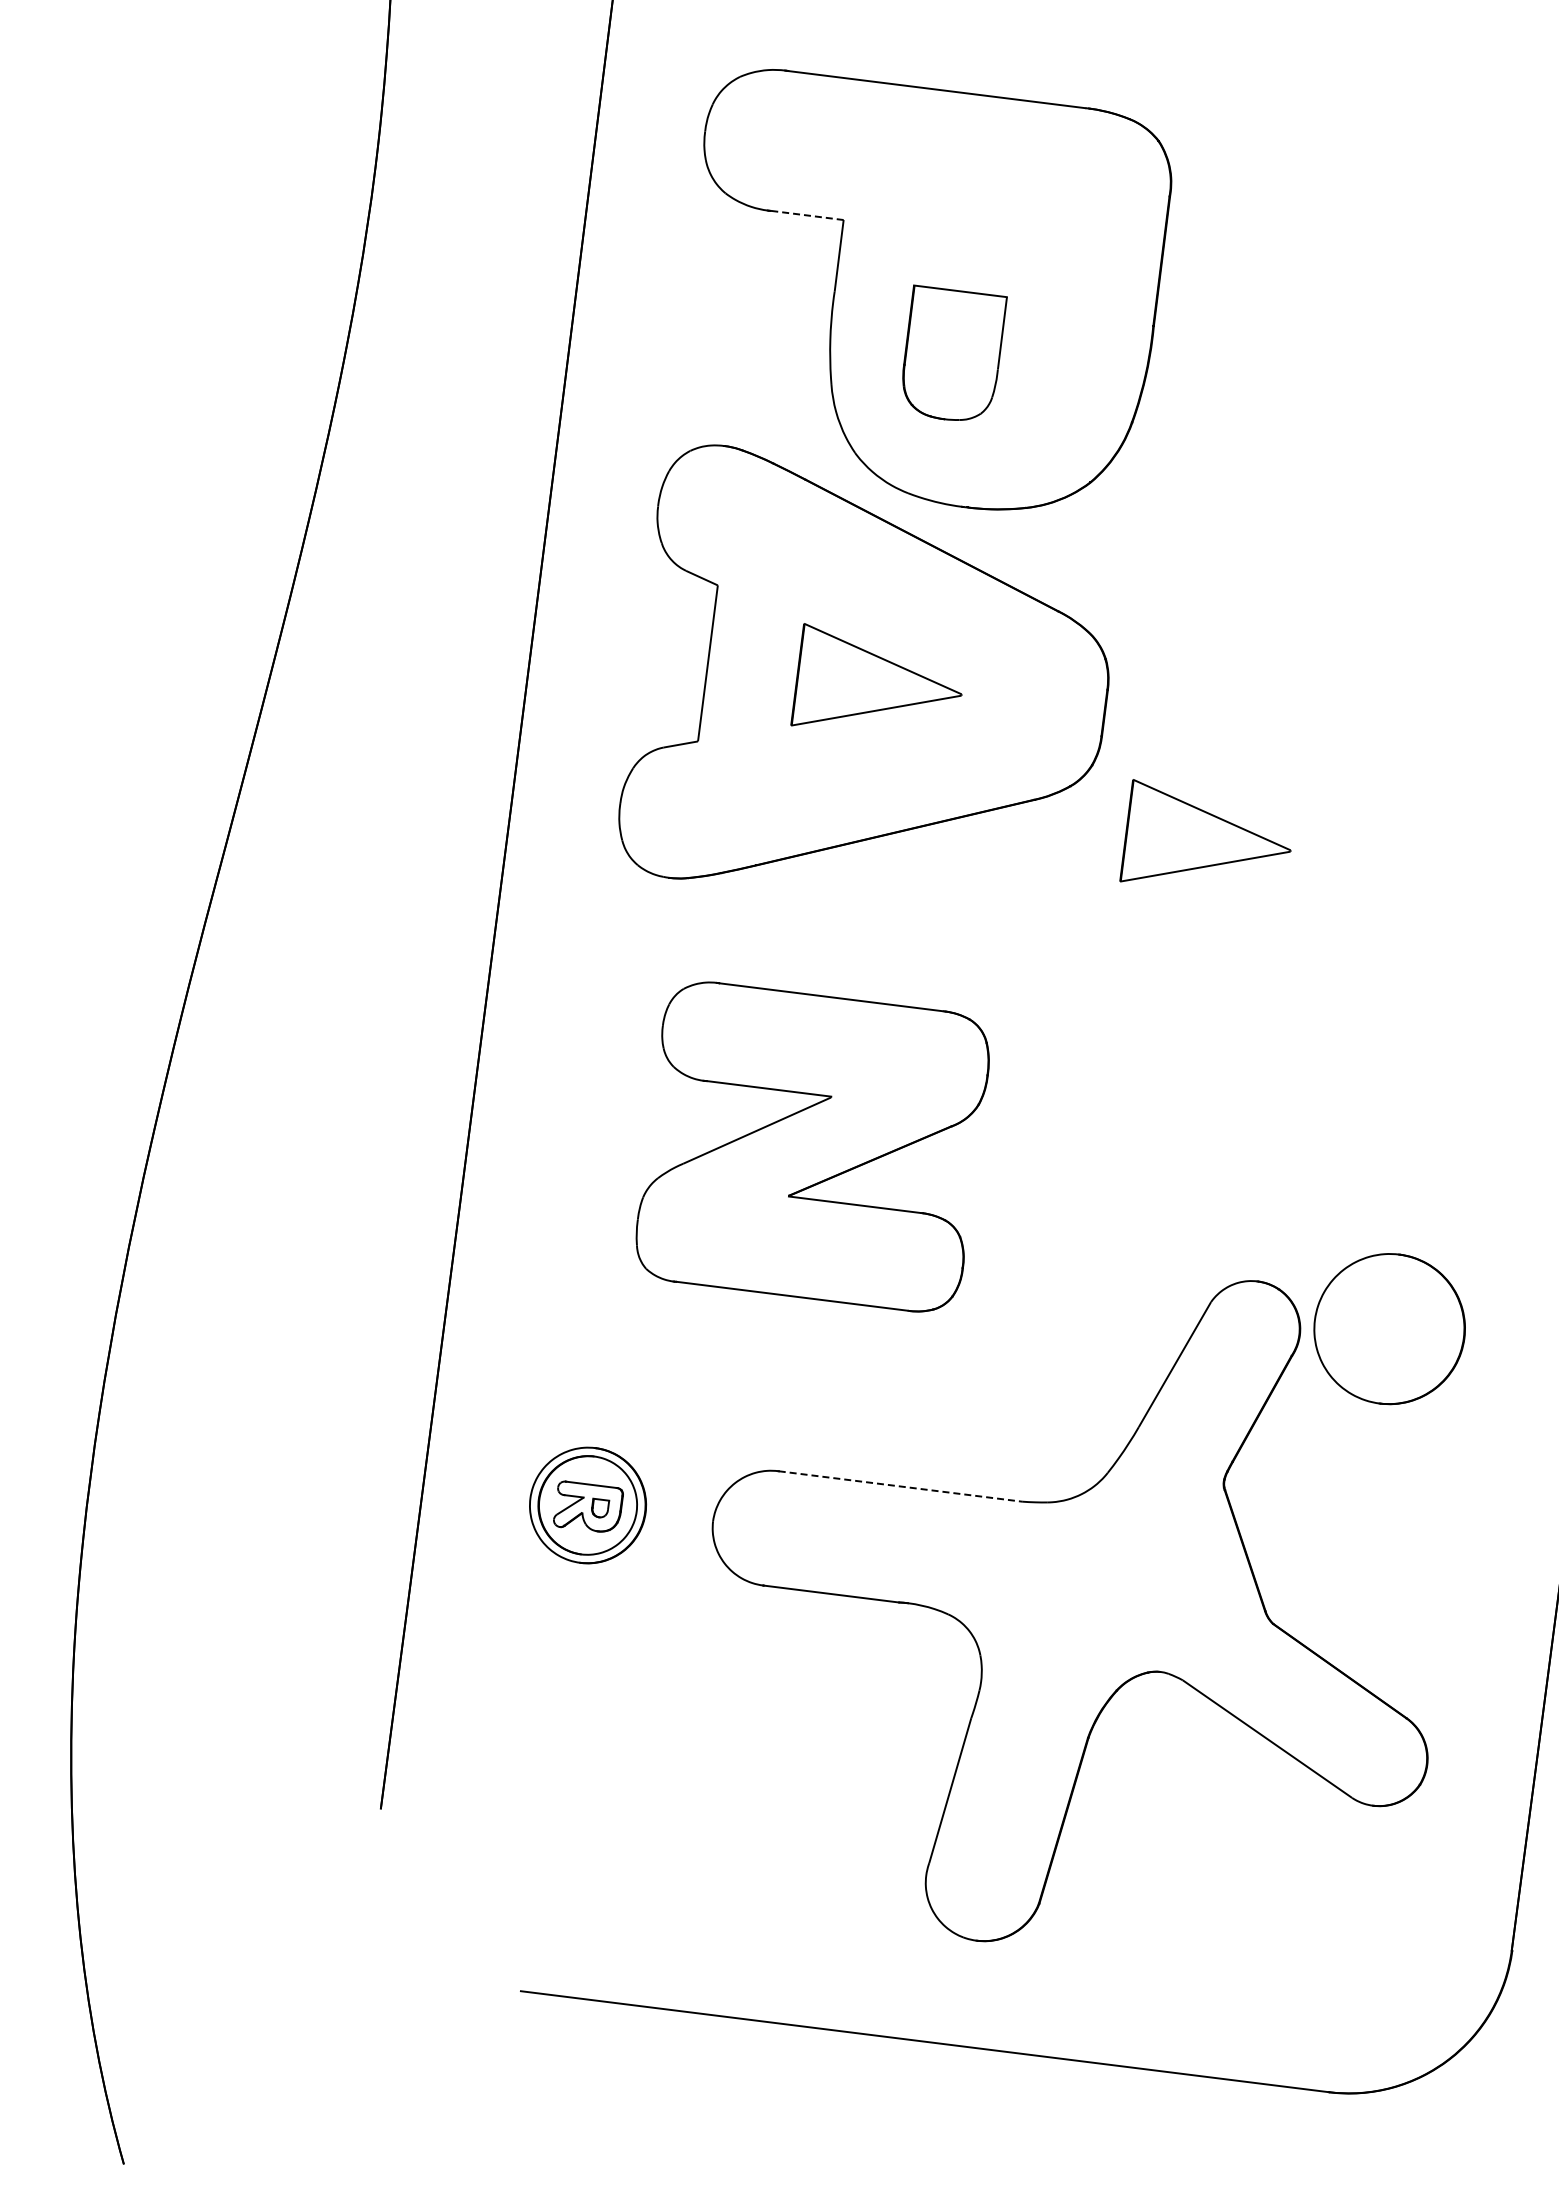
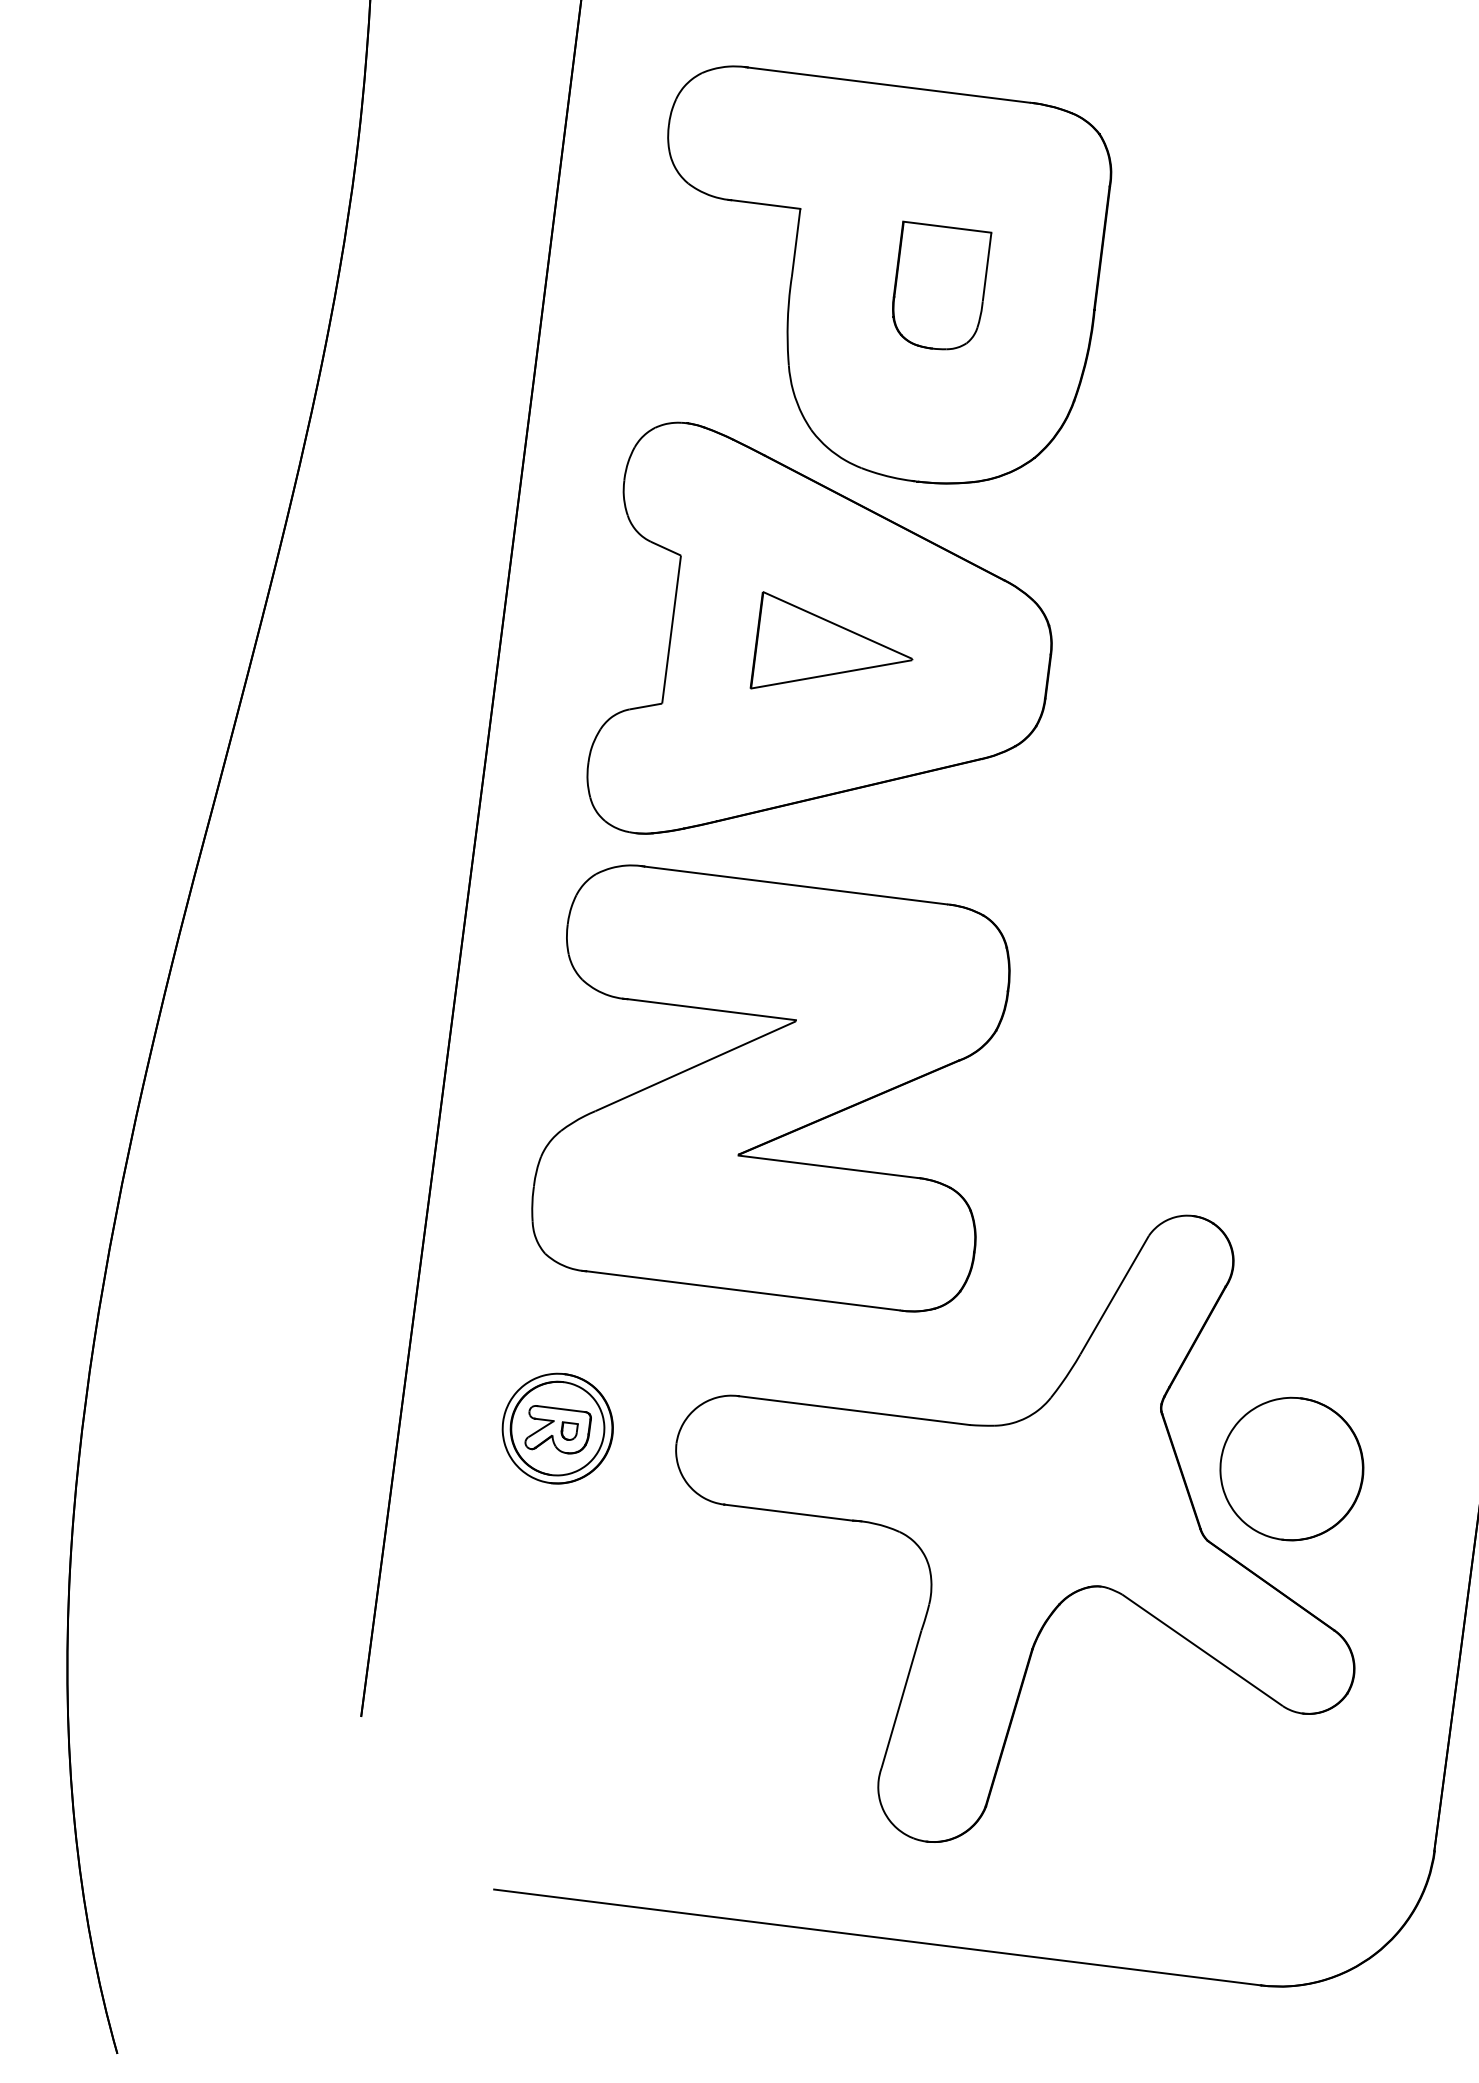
line: (806, 215) -> (765, 204), dashed -> solid
part: (954, 352) -> (941, 285), moved
part: (1205, 830) -> (1143, 788), removed
part: (812, 1146) -> (770, 1087), size x1.43
part: (1389, 1329) -> (1291, 1469), moved
line: (900, 1486) -> (854, 1410), dashed -> solid

